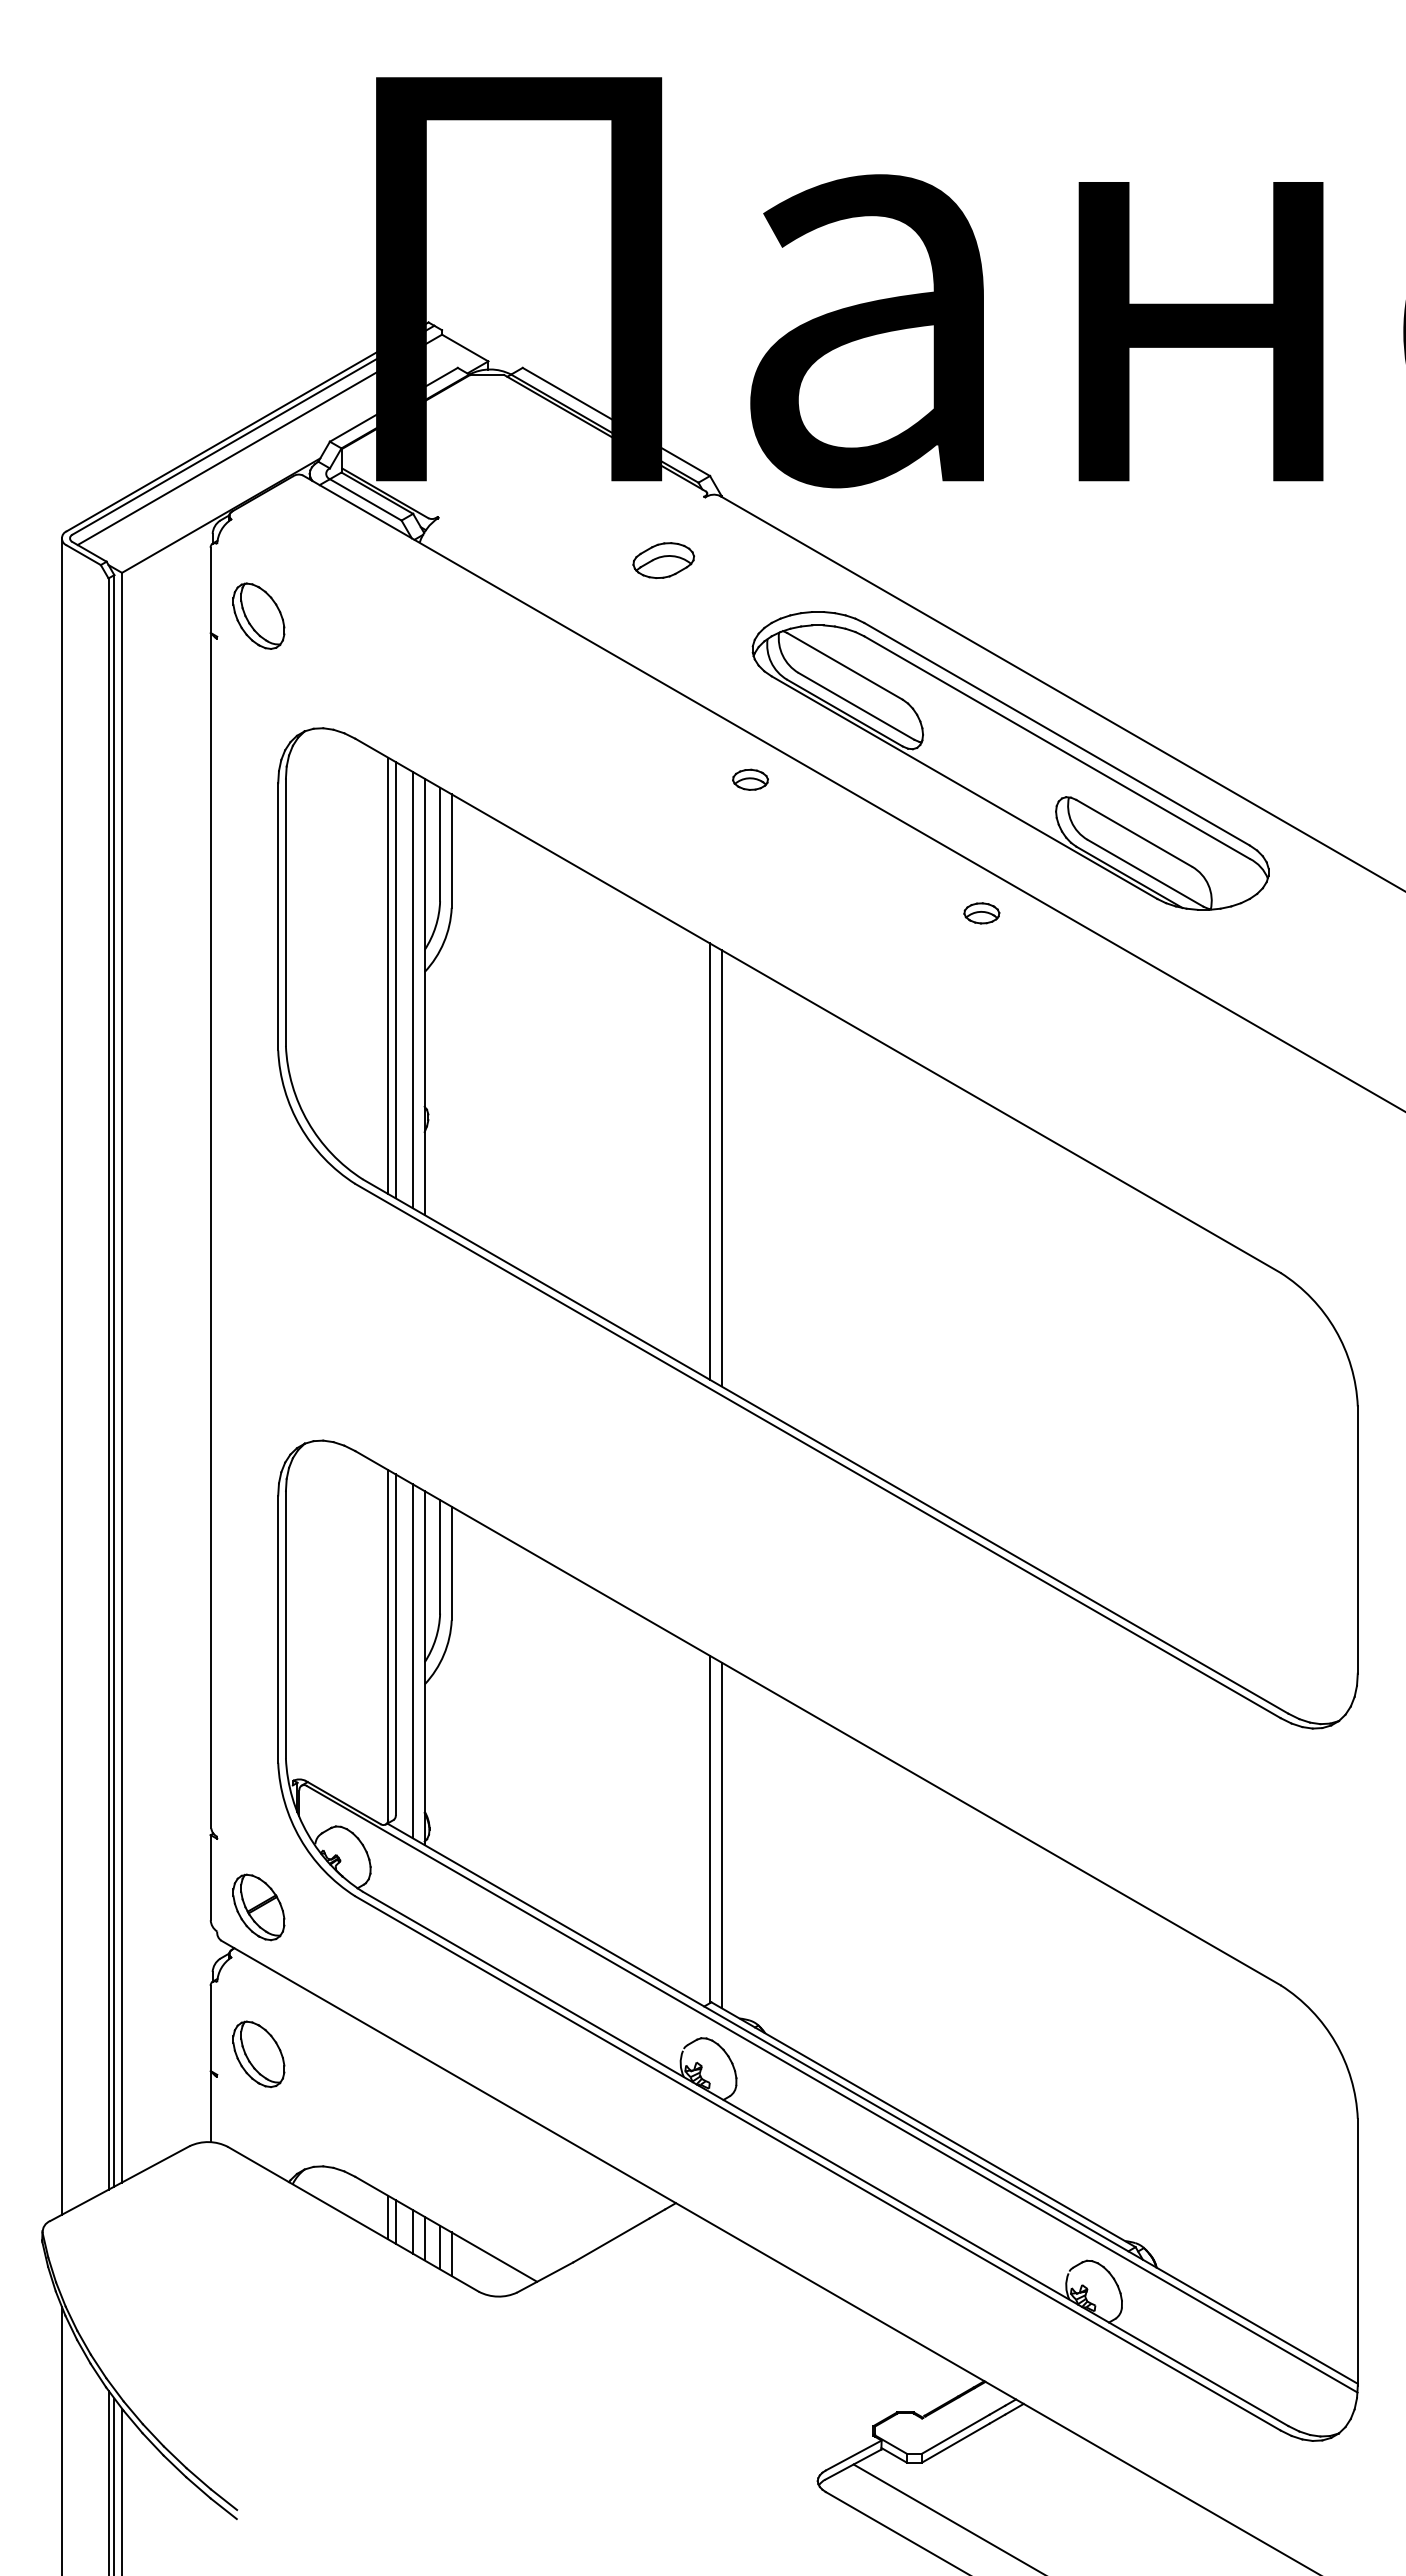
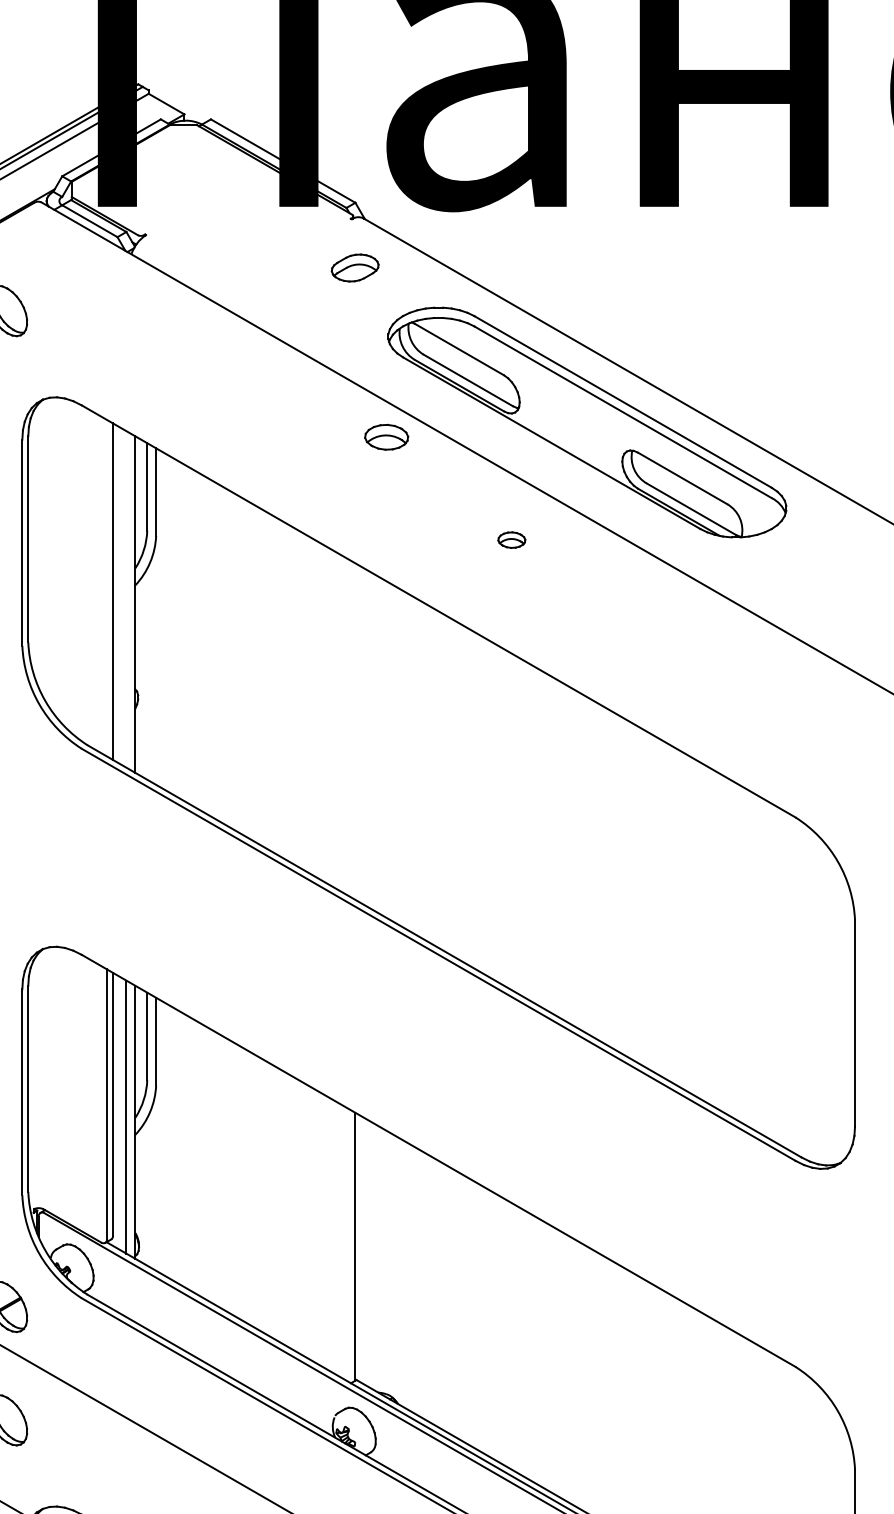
part: (663, 560) -> (355, 267), moved
part: (750, 779) -> (386, 436), size x1.6
part: (981, 913) -> (511, 540), moved
line: (388, 975) -> (107, 588), removed
line: (413, 990) -> (126, 599), removed
line: (710, 1161) -> (355, 731), removed
line: (721, 1168) -> (364, 736), removed
line: (721, 1835) -> (364, 1251), removed

